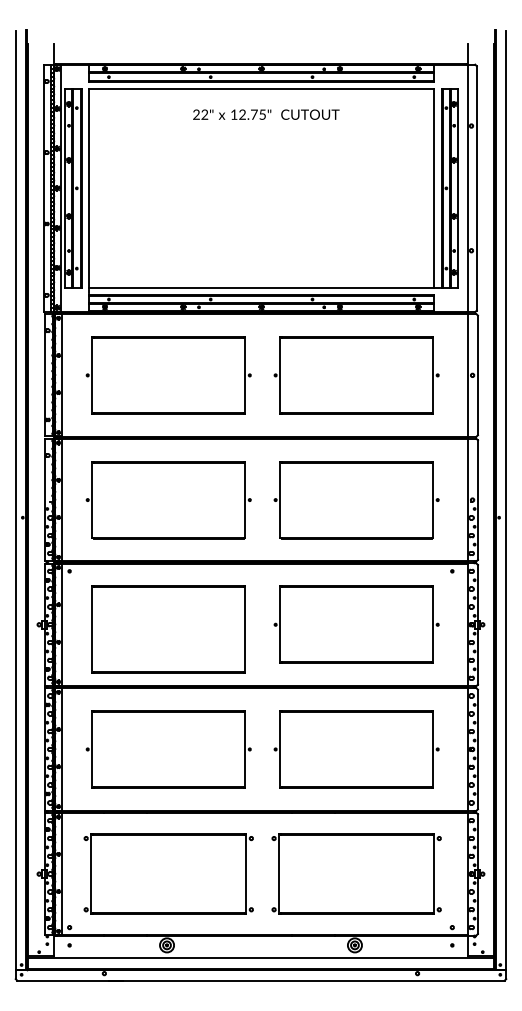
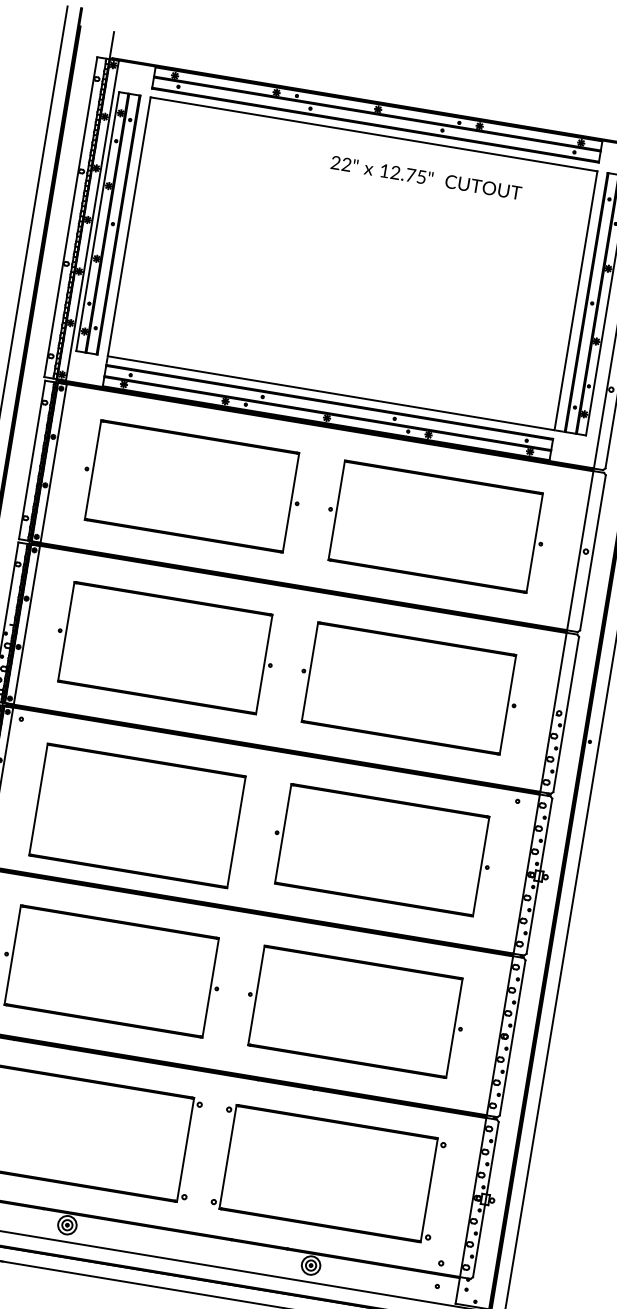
text: (266, 114) -> (426, 177), moved

